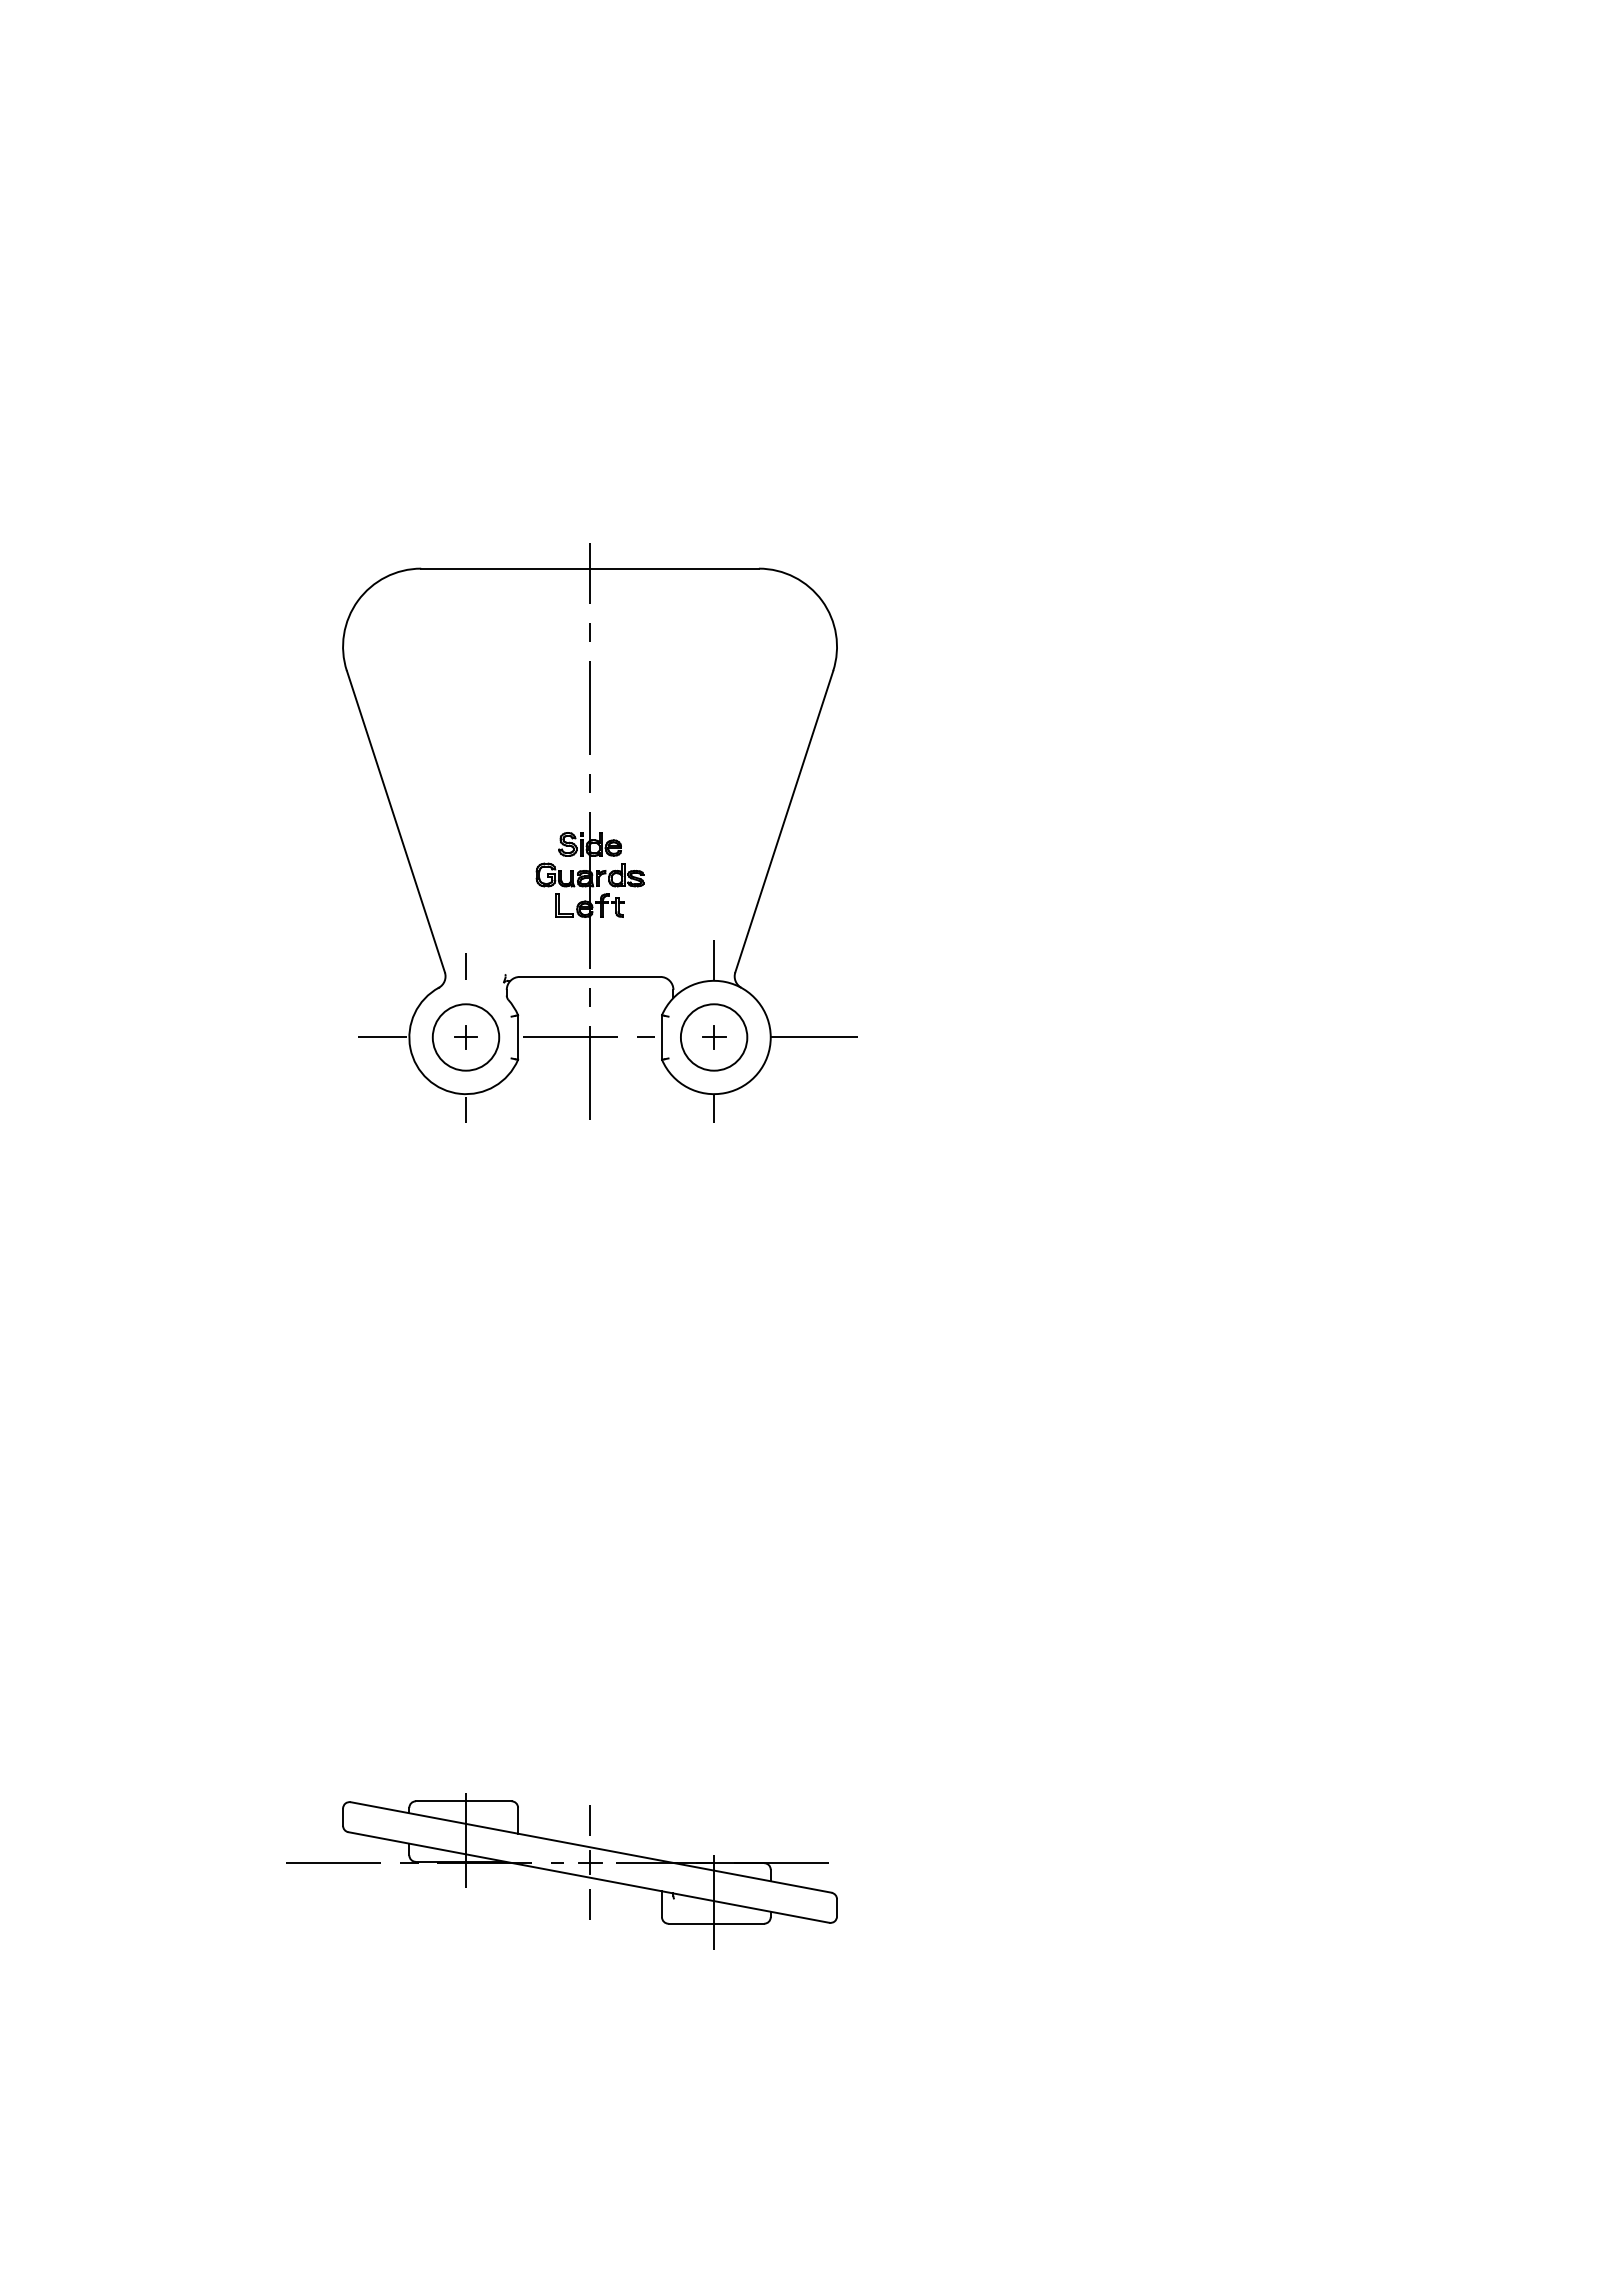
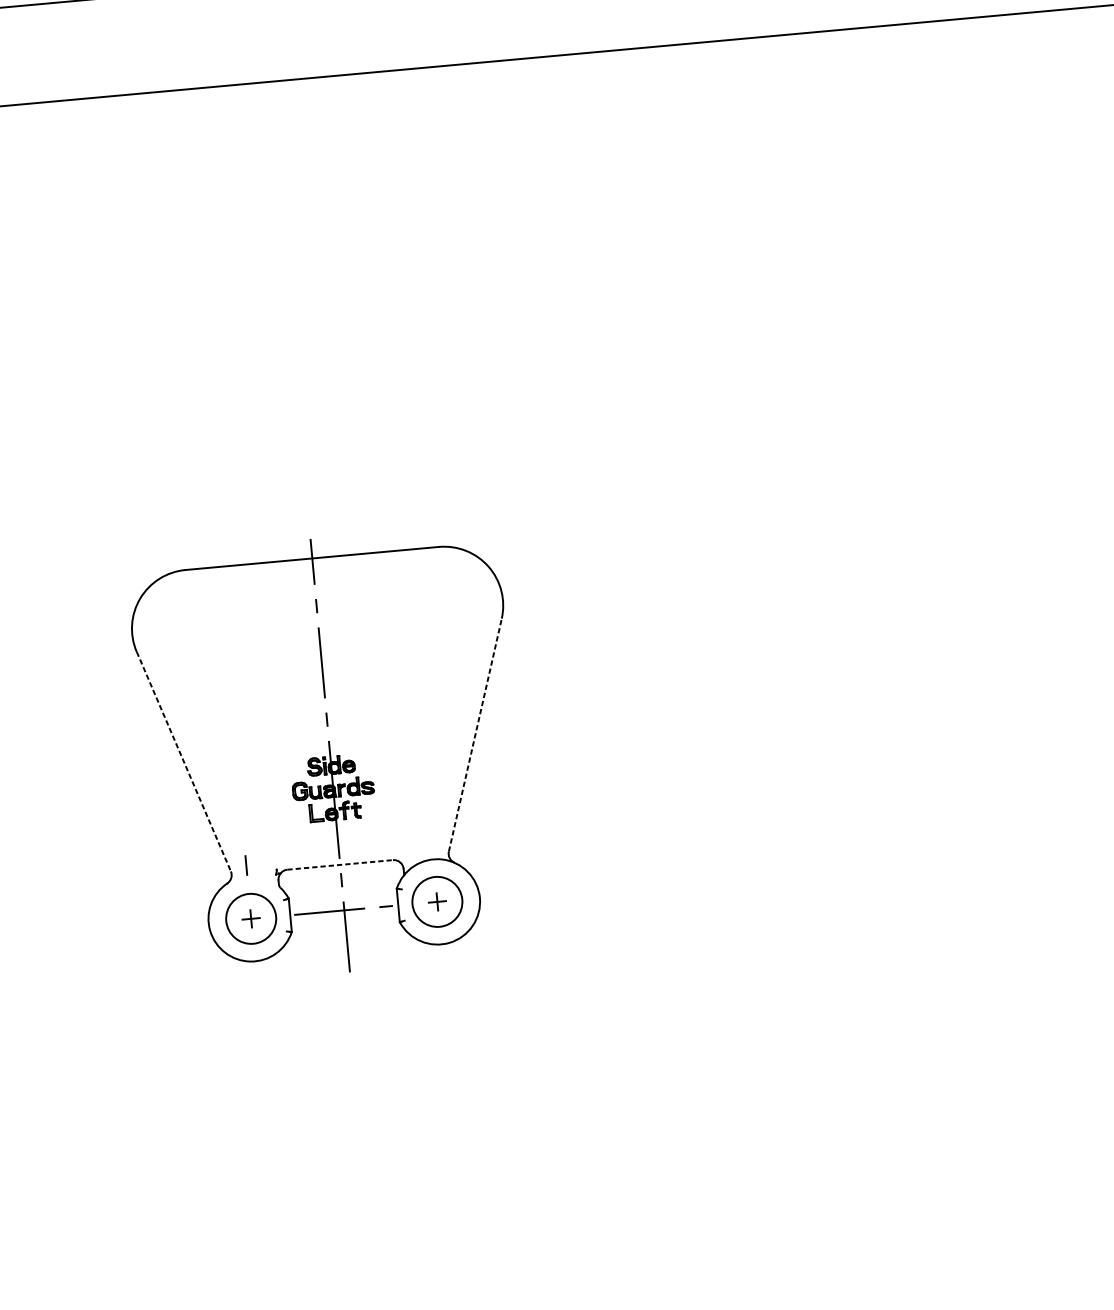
line: (784, 821) -> (475, 734), solid -> dashed
line: (396, 822) -> (184, 762), solid -> dashed
line: (714, 959) -> (432, 843), removed
line: (590, 976) -> (340, 864), solid -> dashed
line: (381, 1037) -> (187, 924), removed
line: (814, 1037) -> (512, 895), removed
line: (714, 1108) -> (442, 955), removed
line: (466, 1109) -> (256, 972), removed

